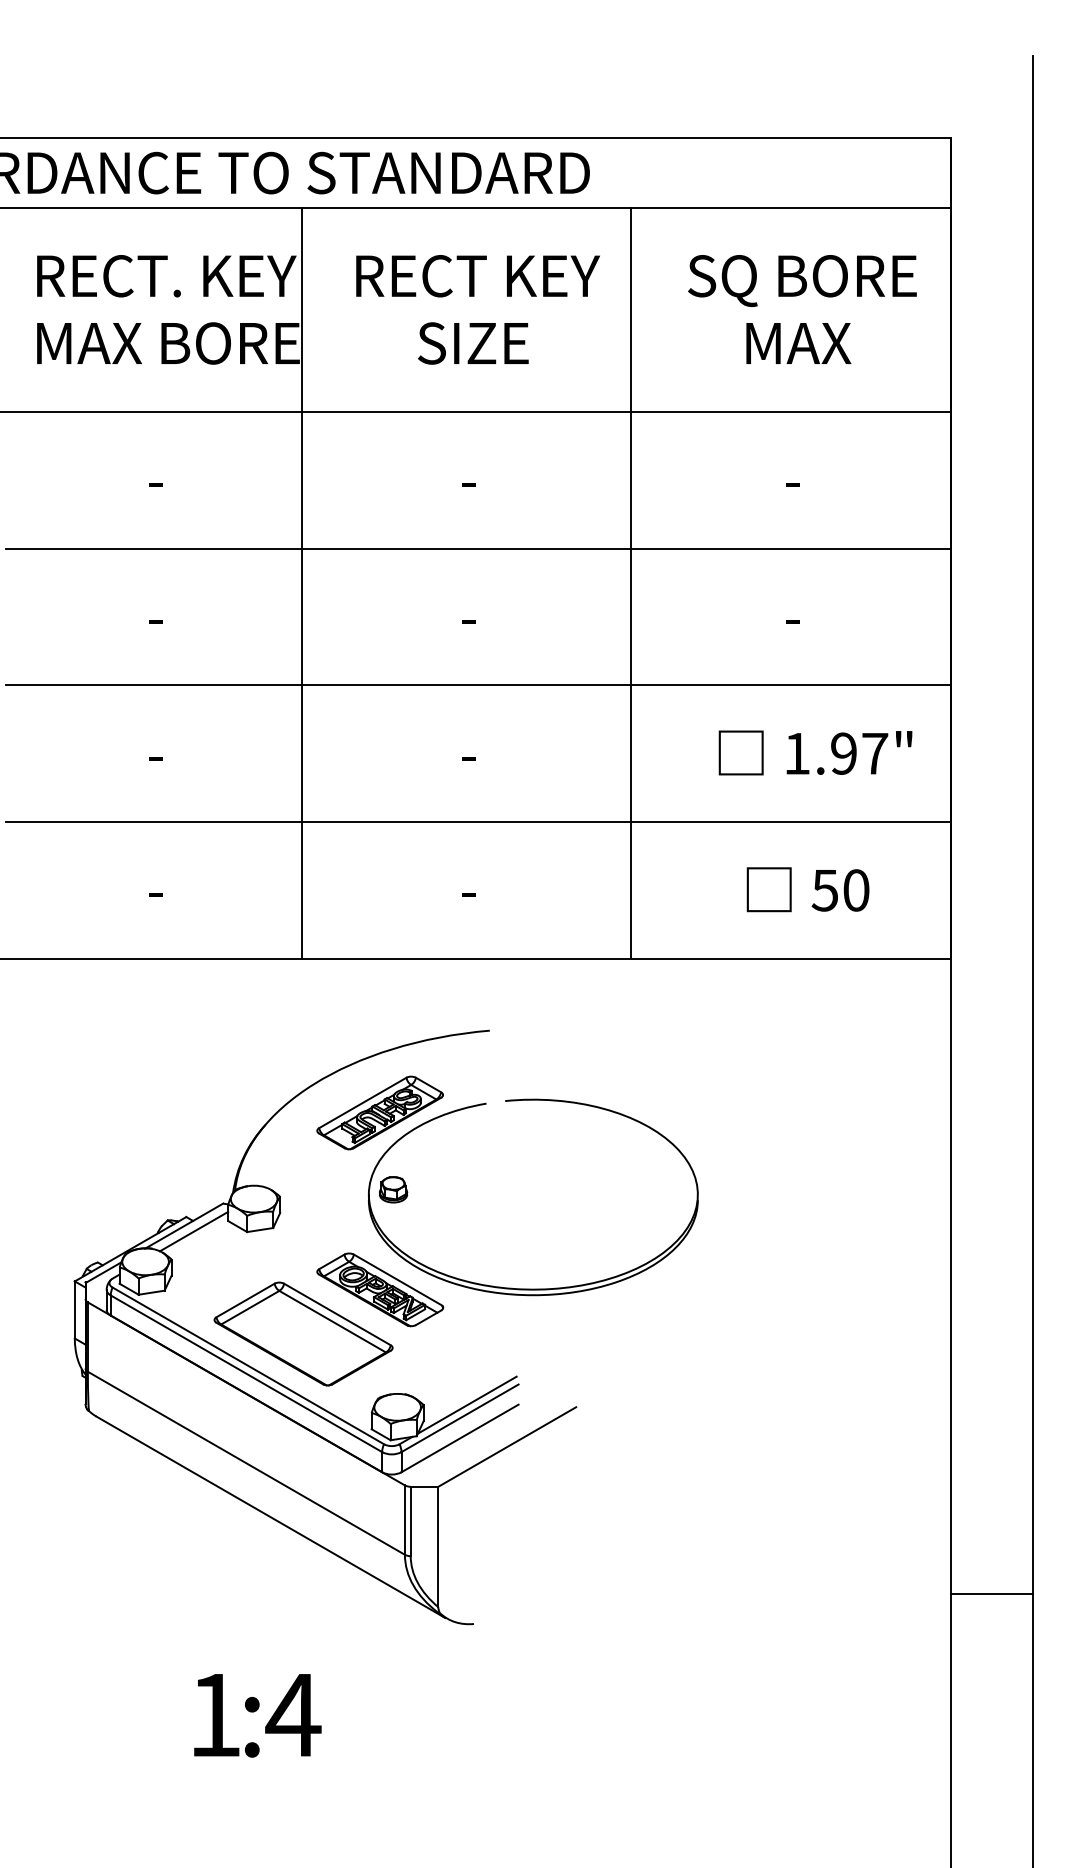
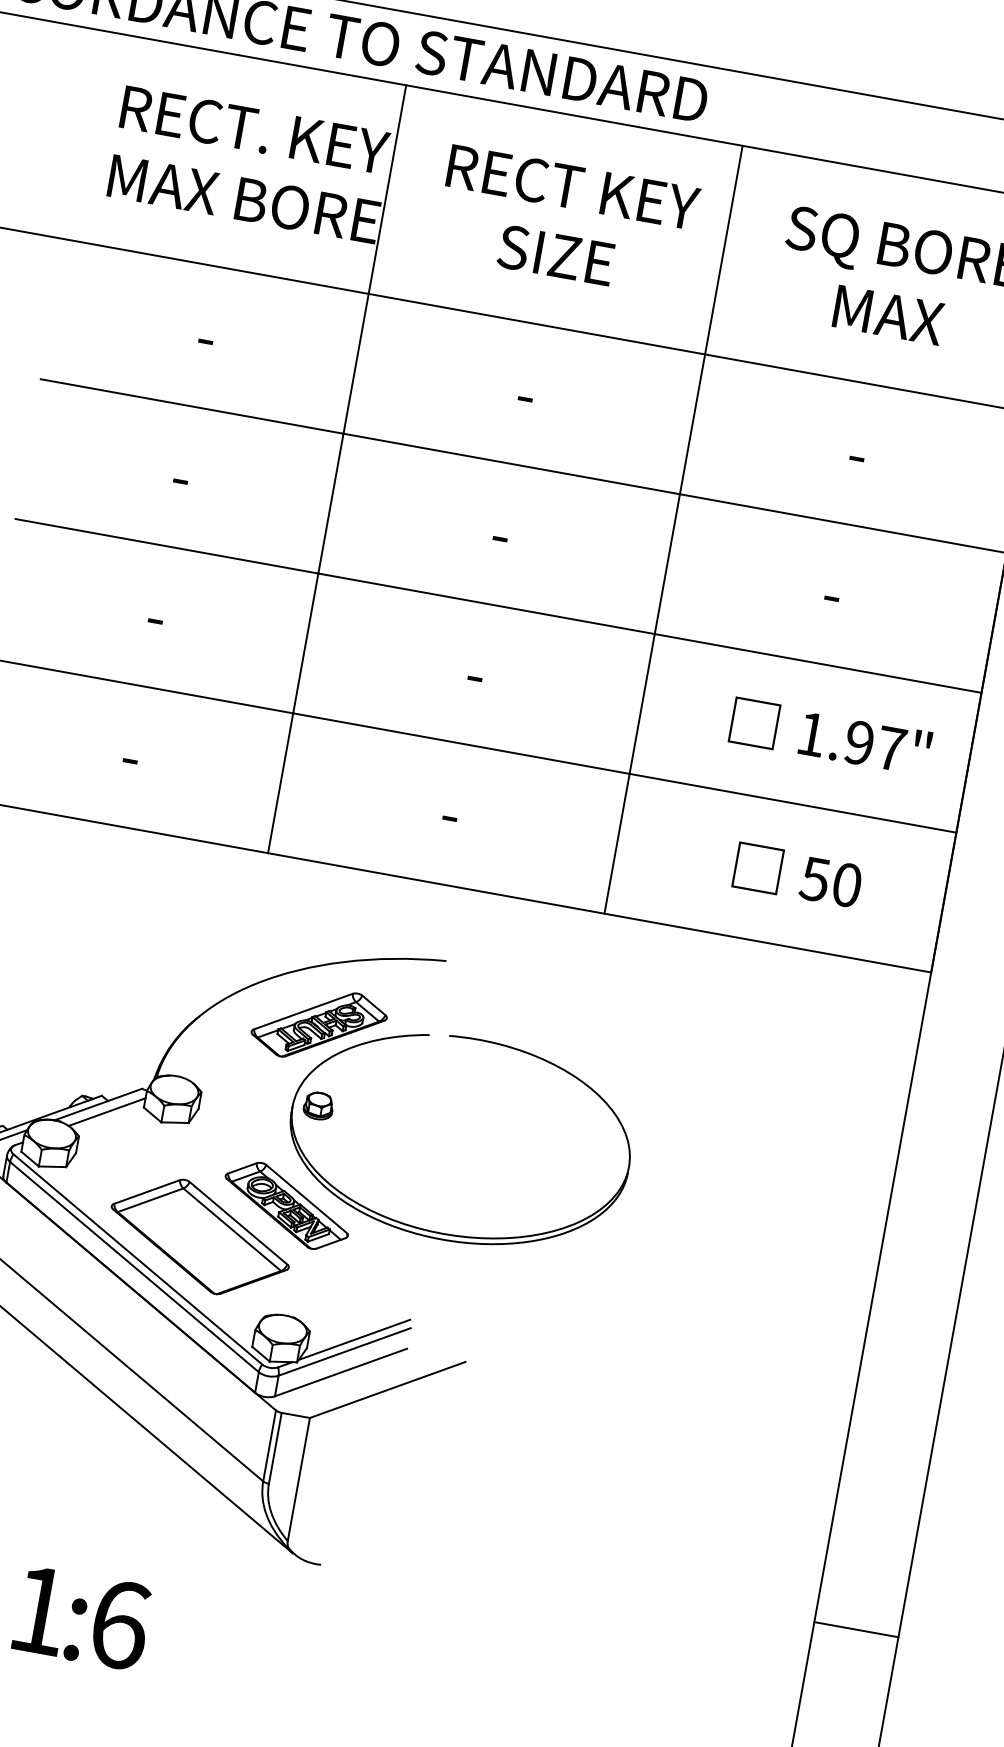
text: (293, 1714) -> (119, 1624), 4 -> 6

